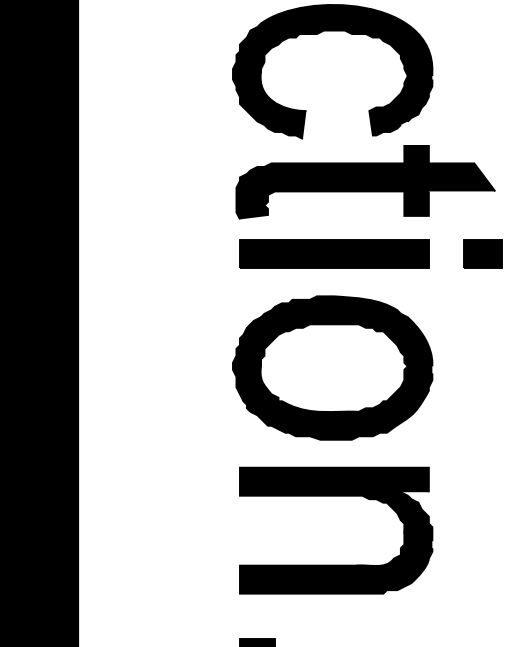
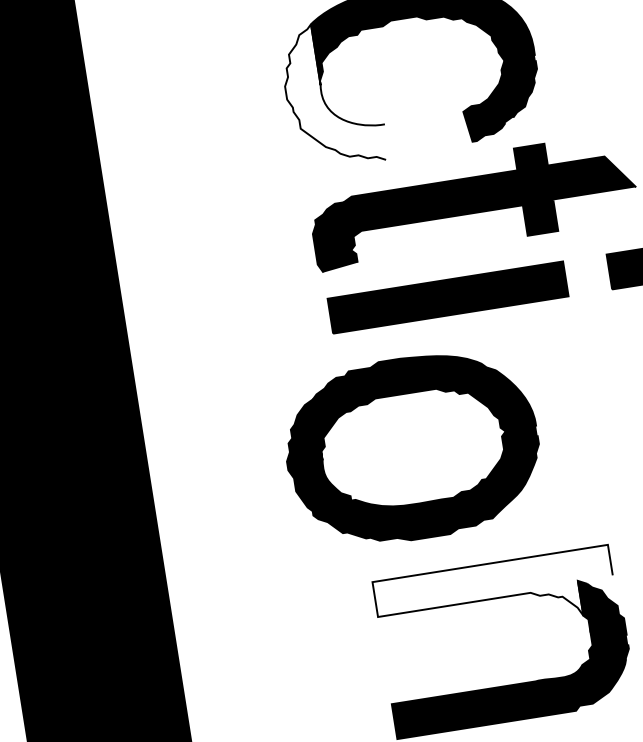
fill: (269, 80) -> (332, 93), removed
part: (332, 367) -> (411, 447), moved
fill: (333, 493) -> (494, 595), removed

